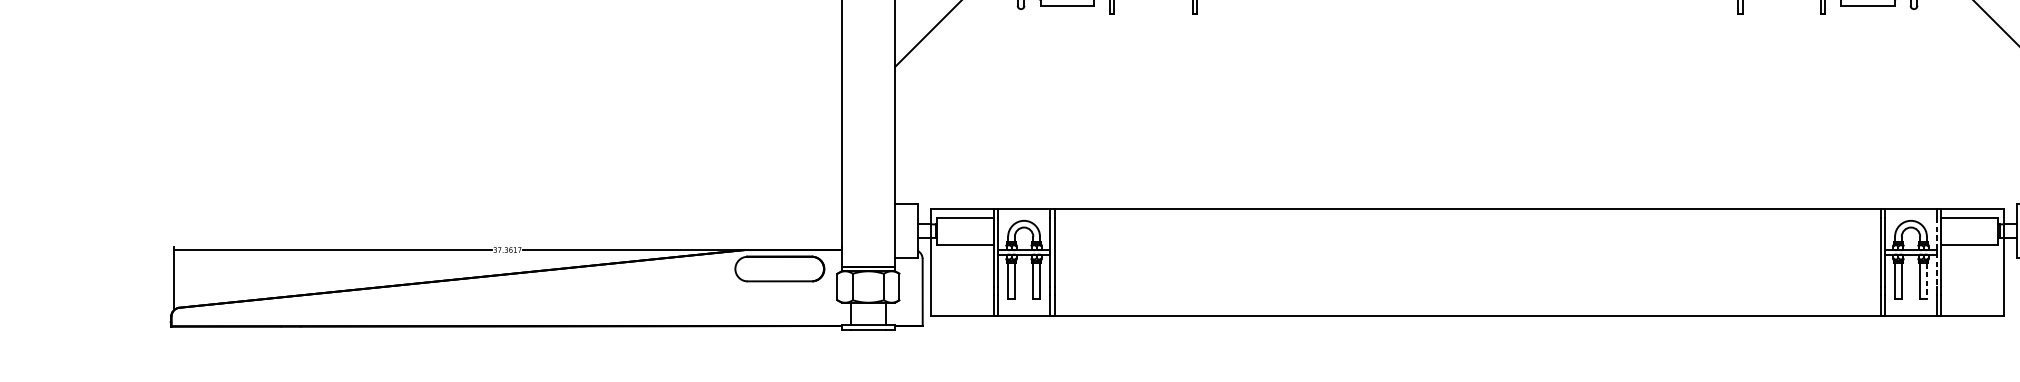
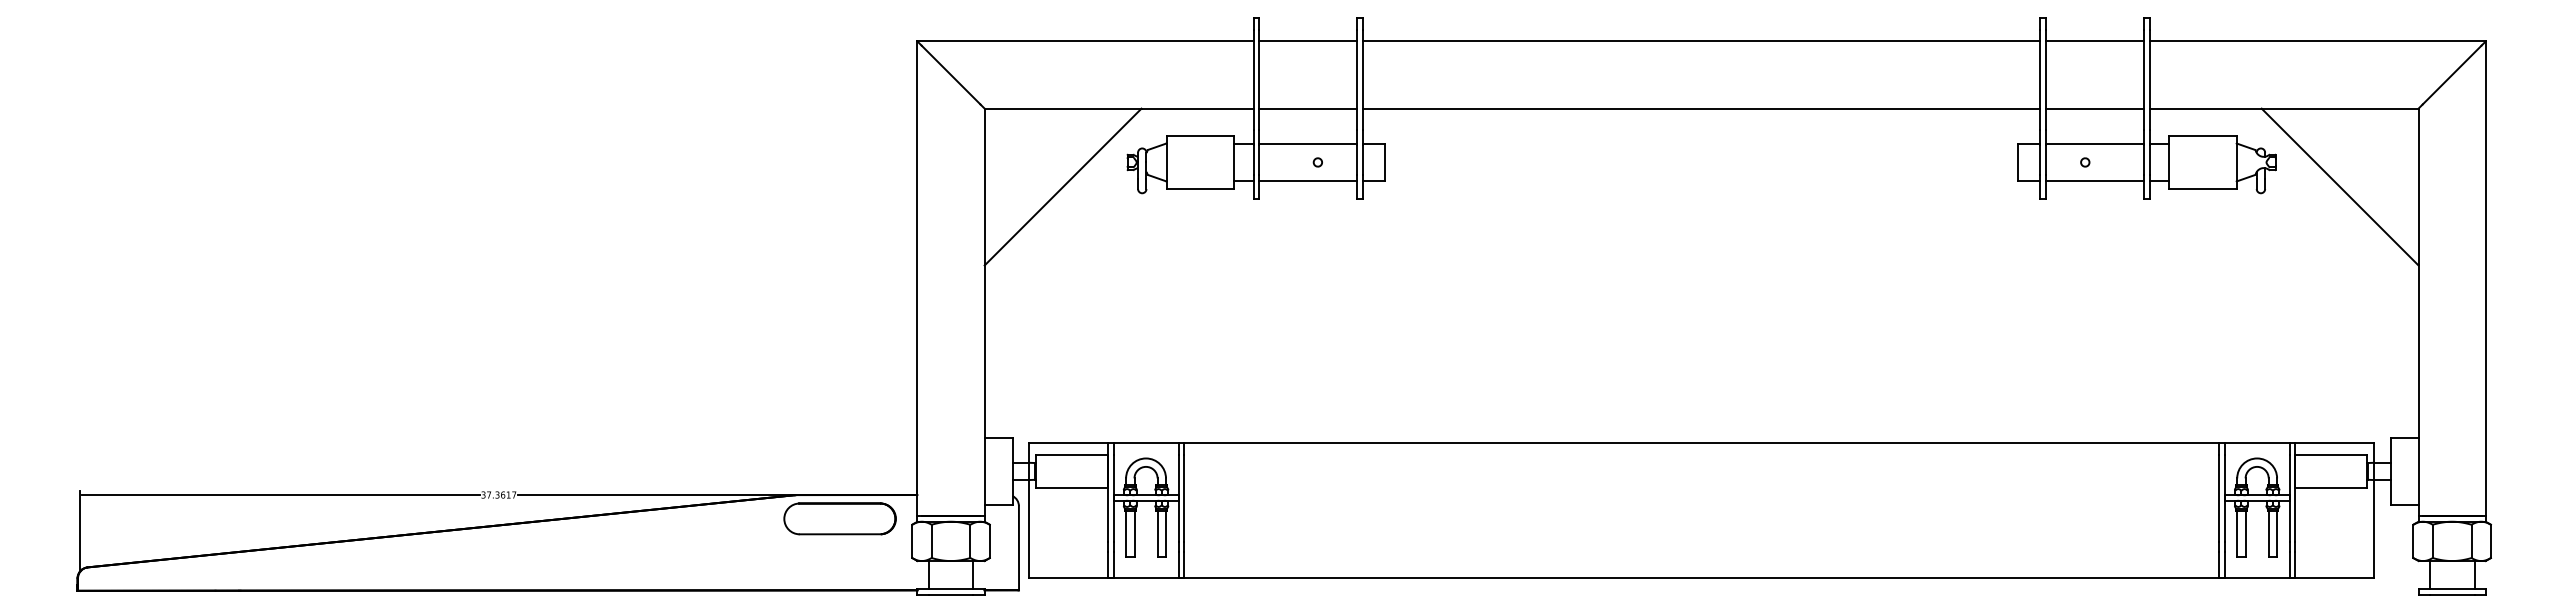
line: (1936, 252) -> (2289, 498), dashed -> solid
line: (1927, 281) -> (2277, 534), dashed -> solid

